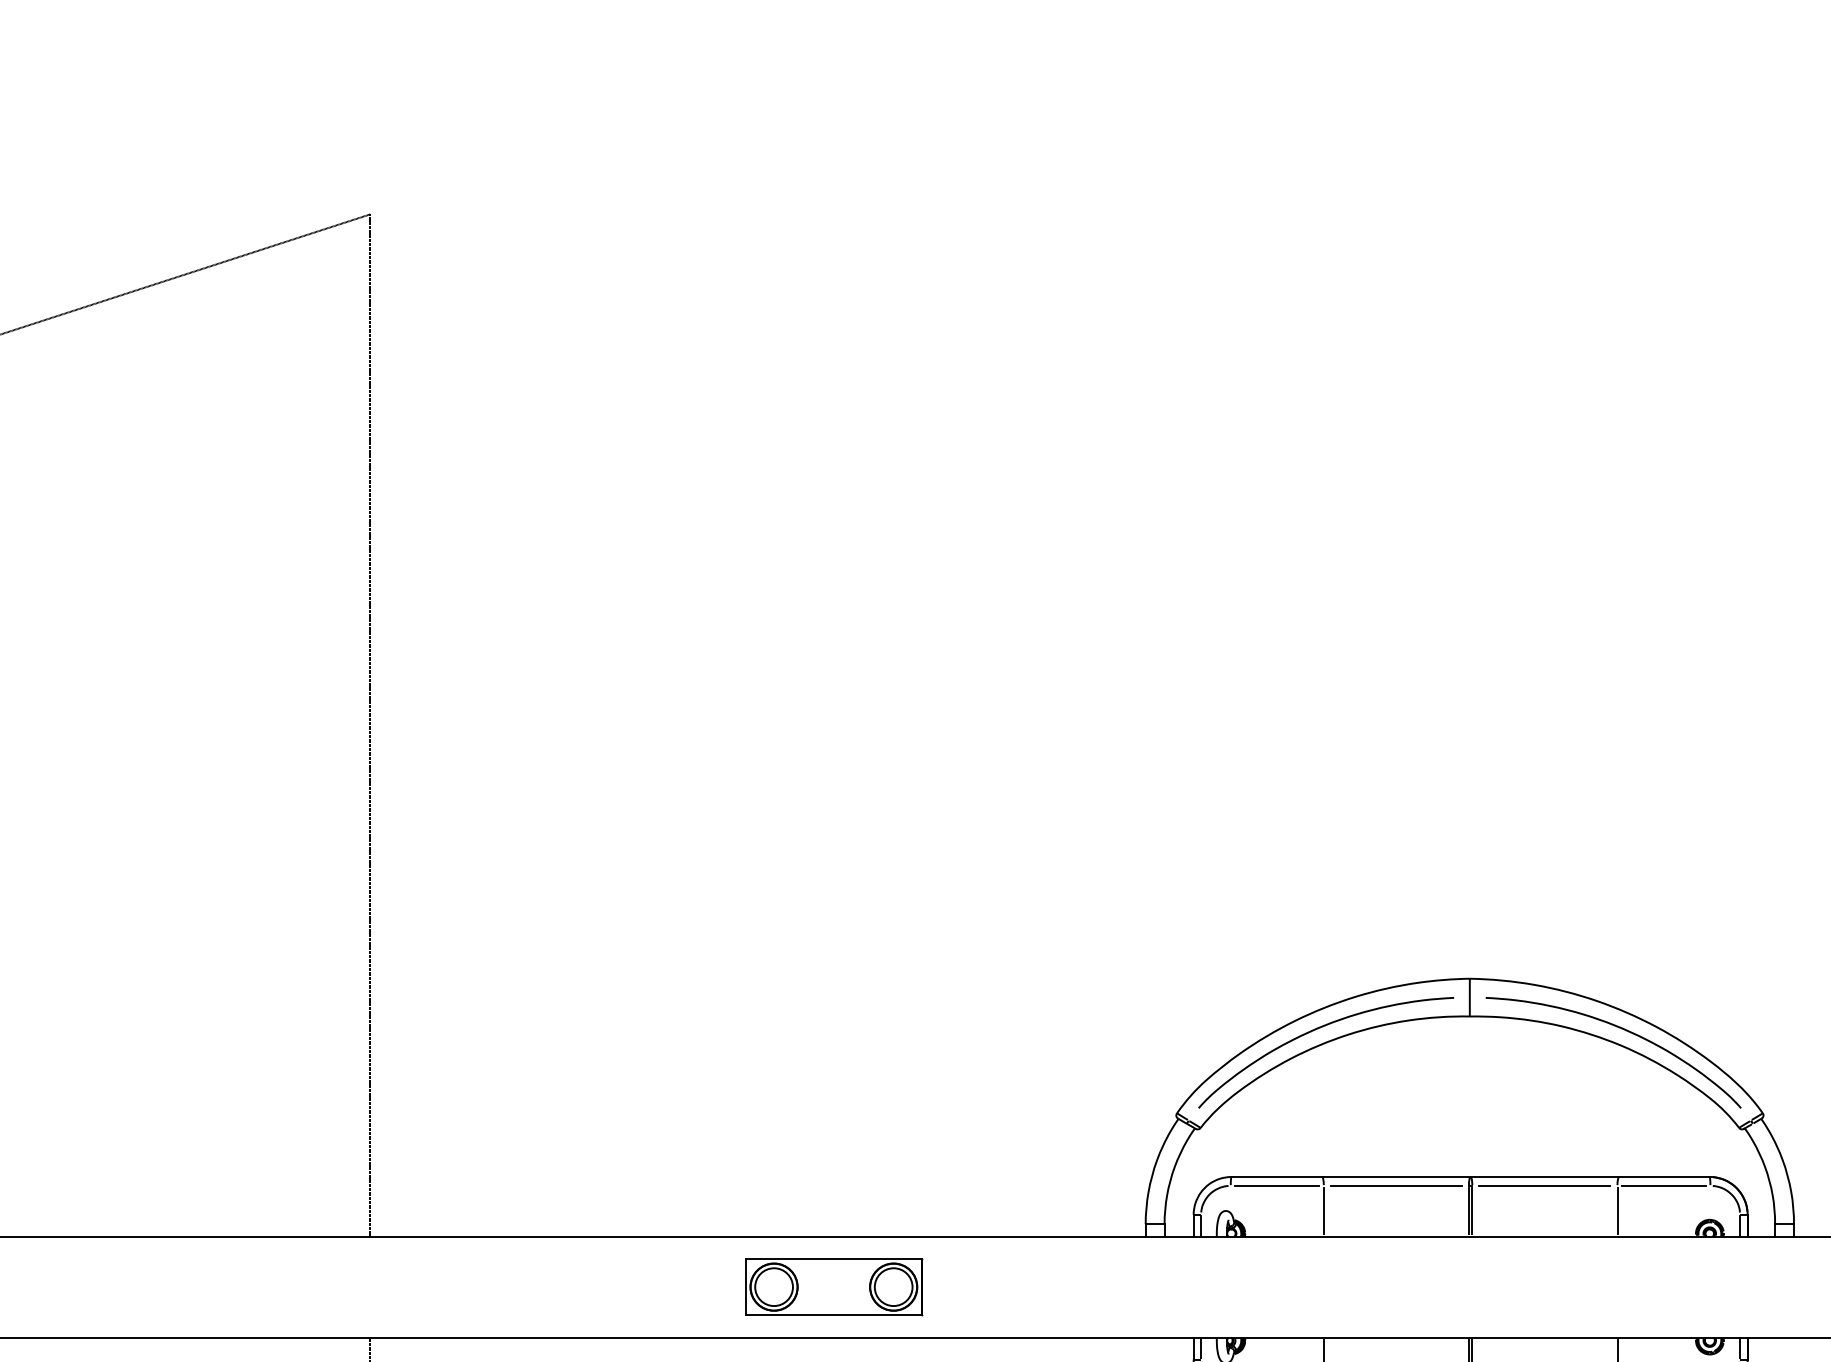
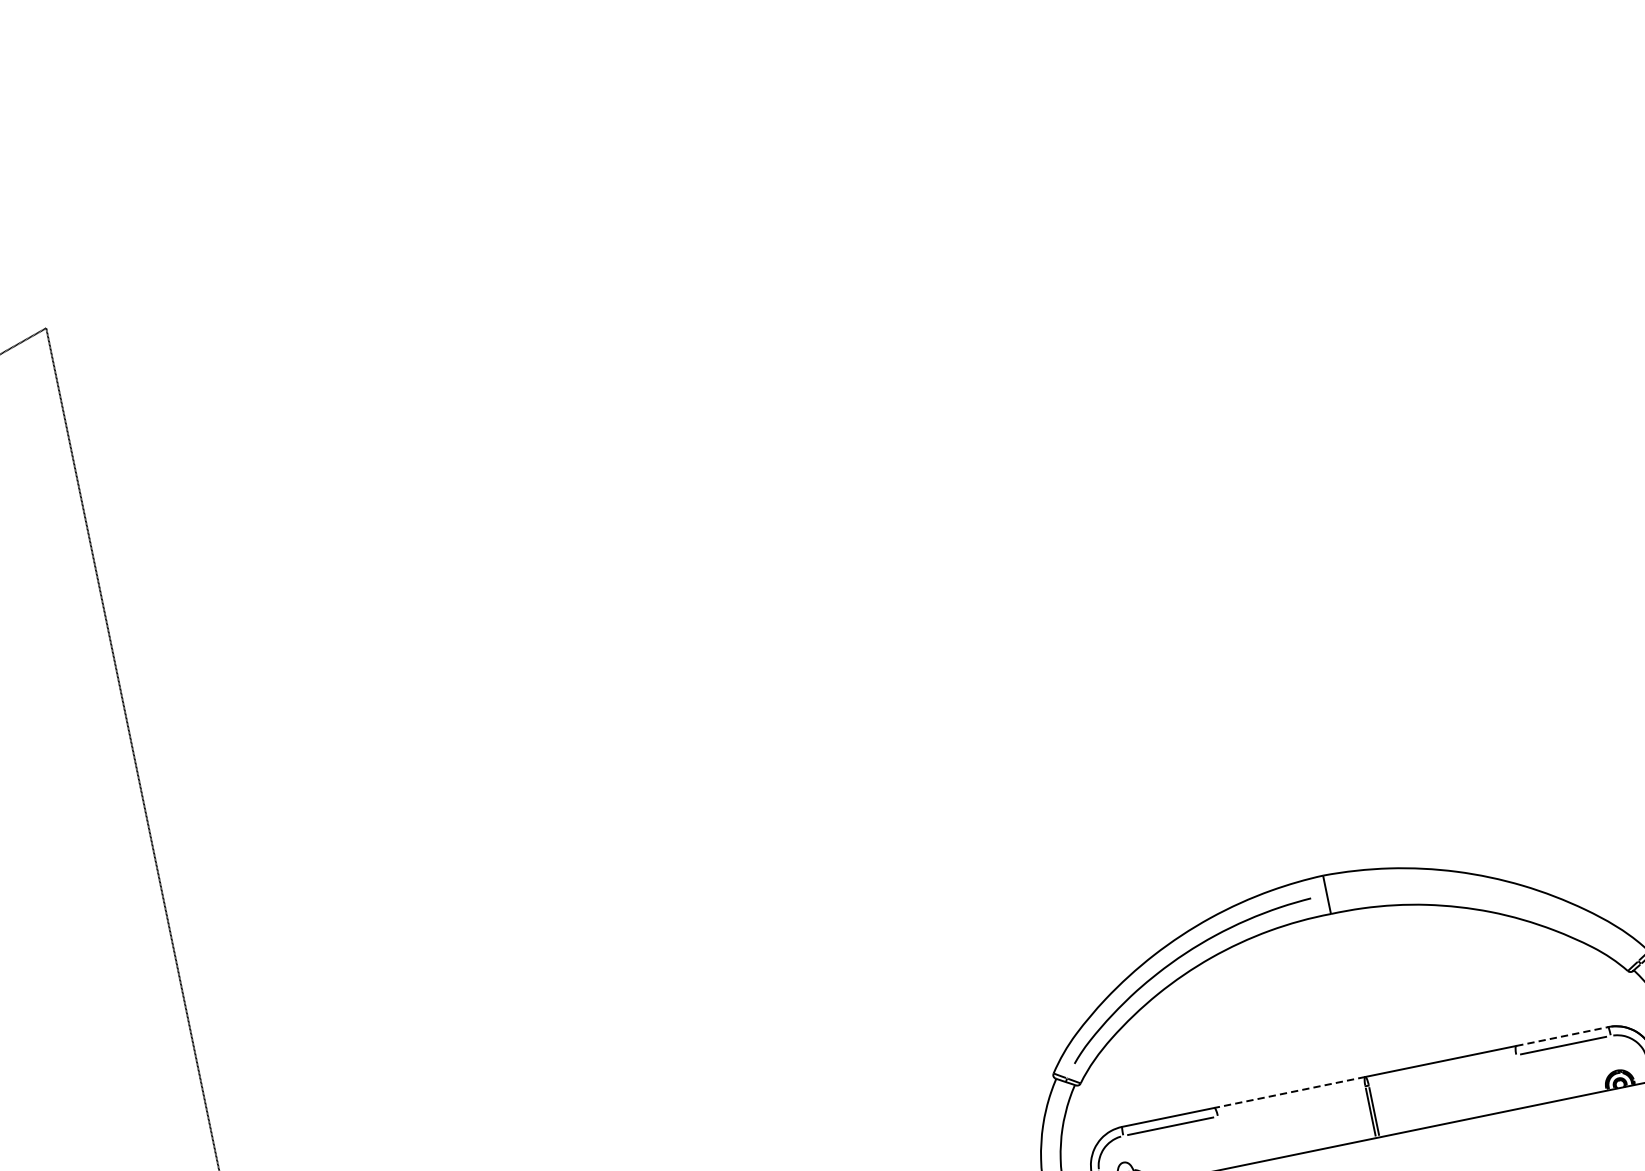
curve: (1621, 1029) -> (1487, 895), removed
line: (1395, 1177) -> (1289, 1093), solid -> dashed
line: (1664, 1177) -> (1562, 1037), solid -> dashed
line: (1396, 1185) -> (1291, 1101), removed
line: (1544, 1185) -> (1442, 1070), removed
line: (1323, 1211) -> (1222, 1142), removed
line: (1617, 1211) -> (1521, 1081), removed

